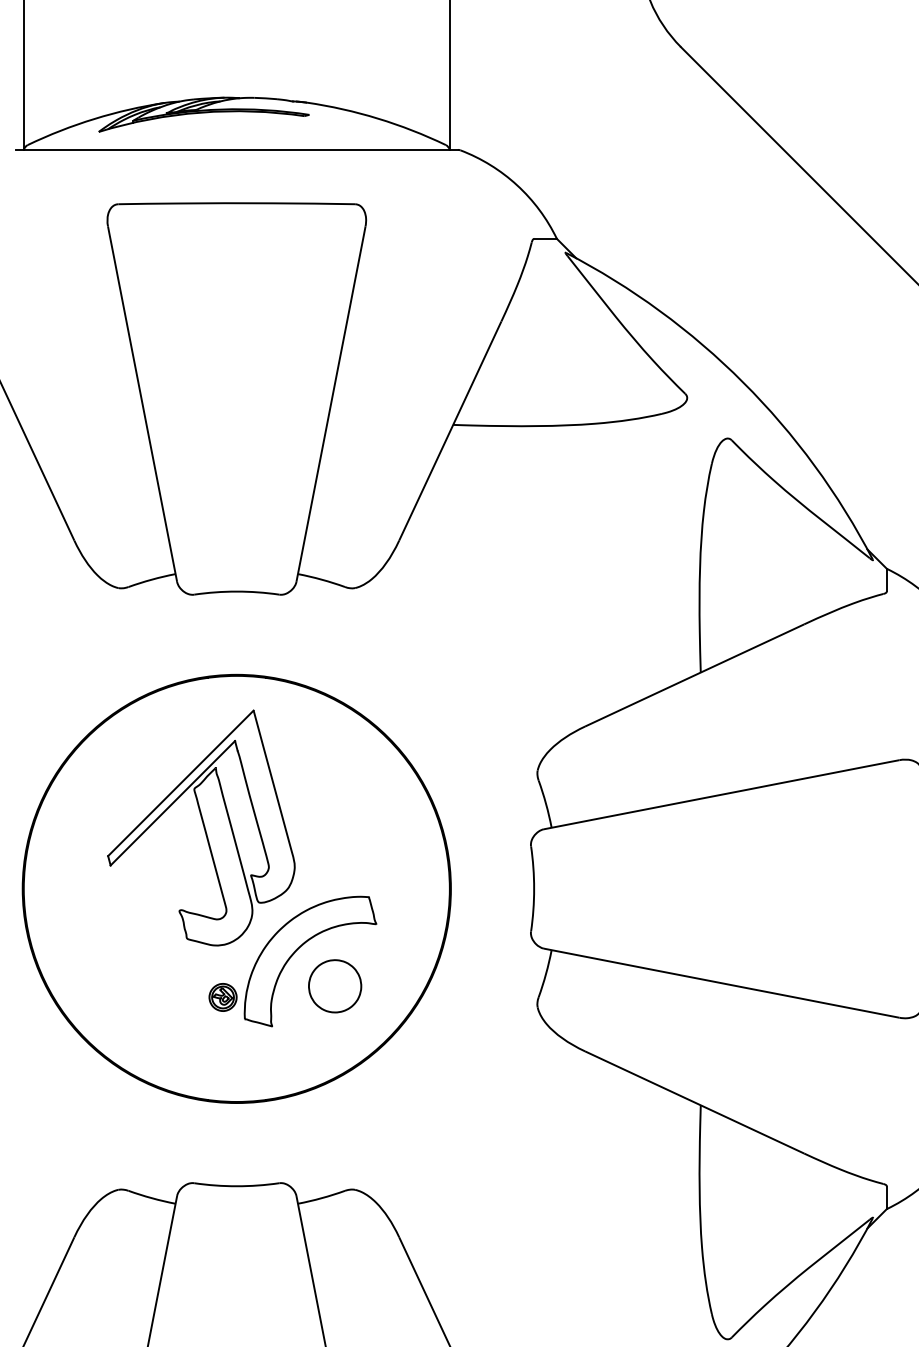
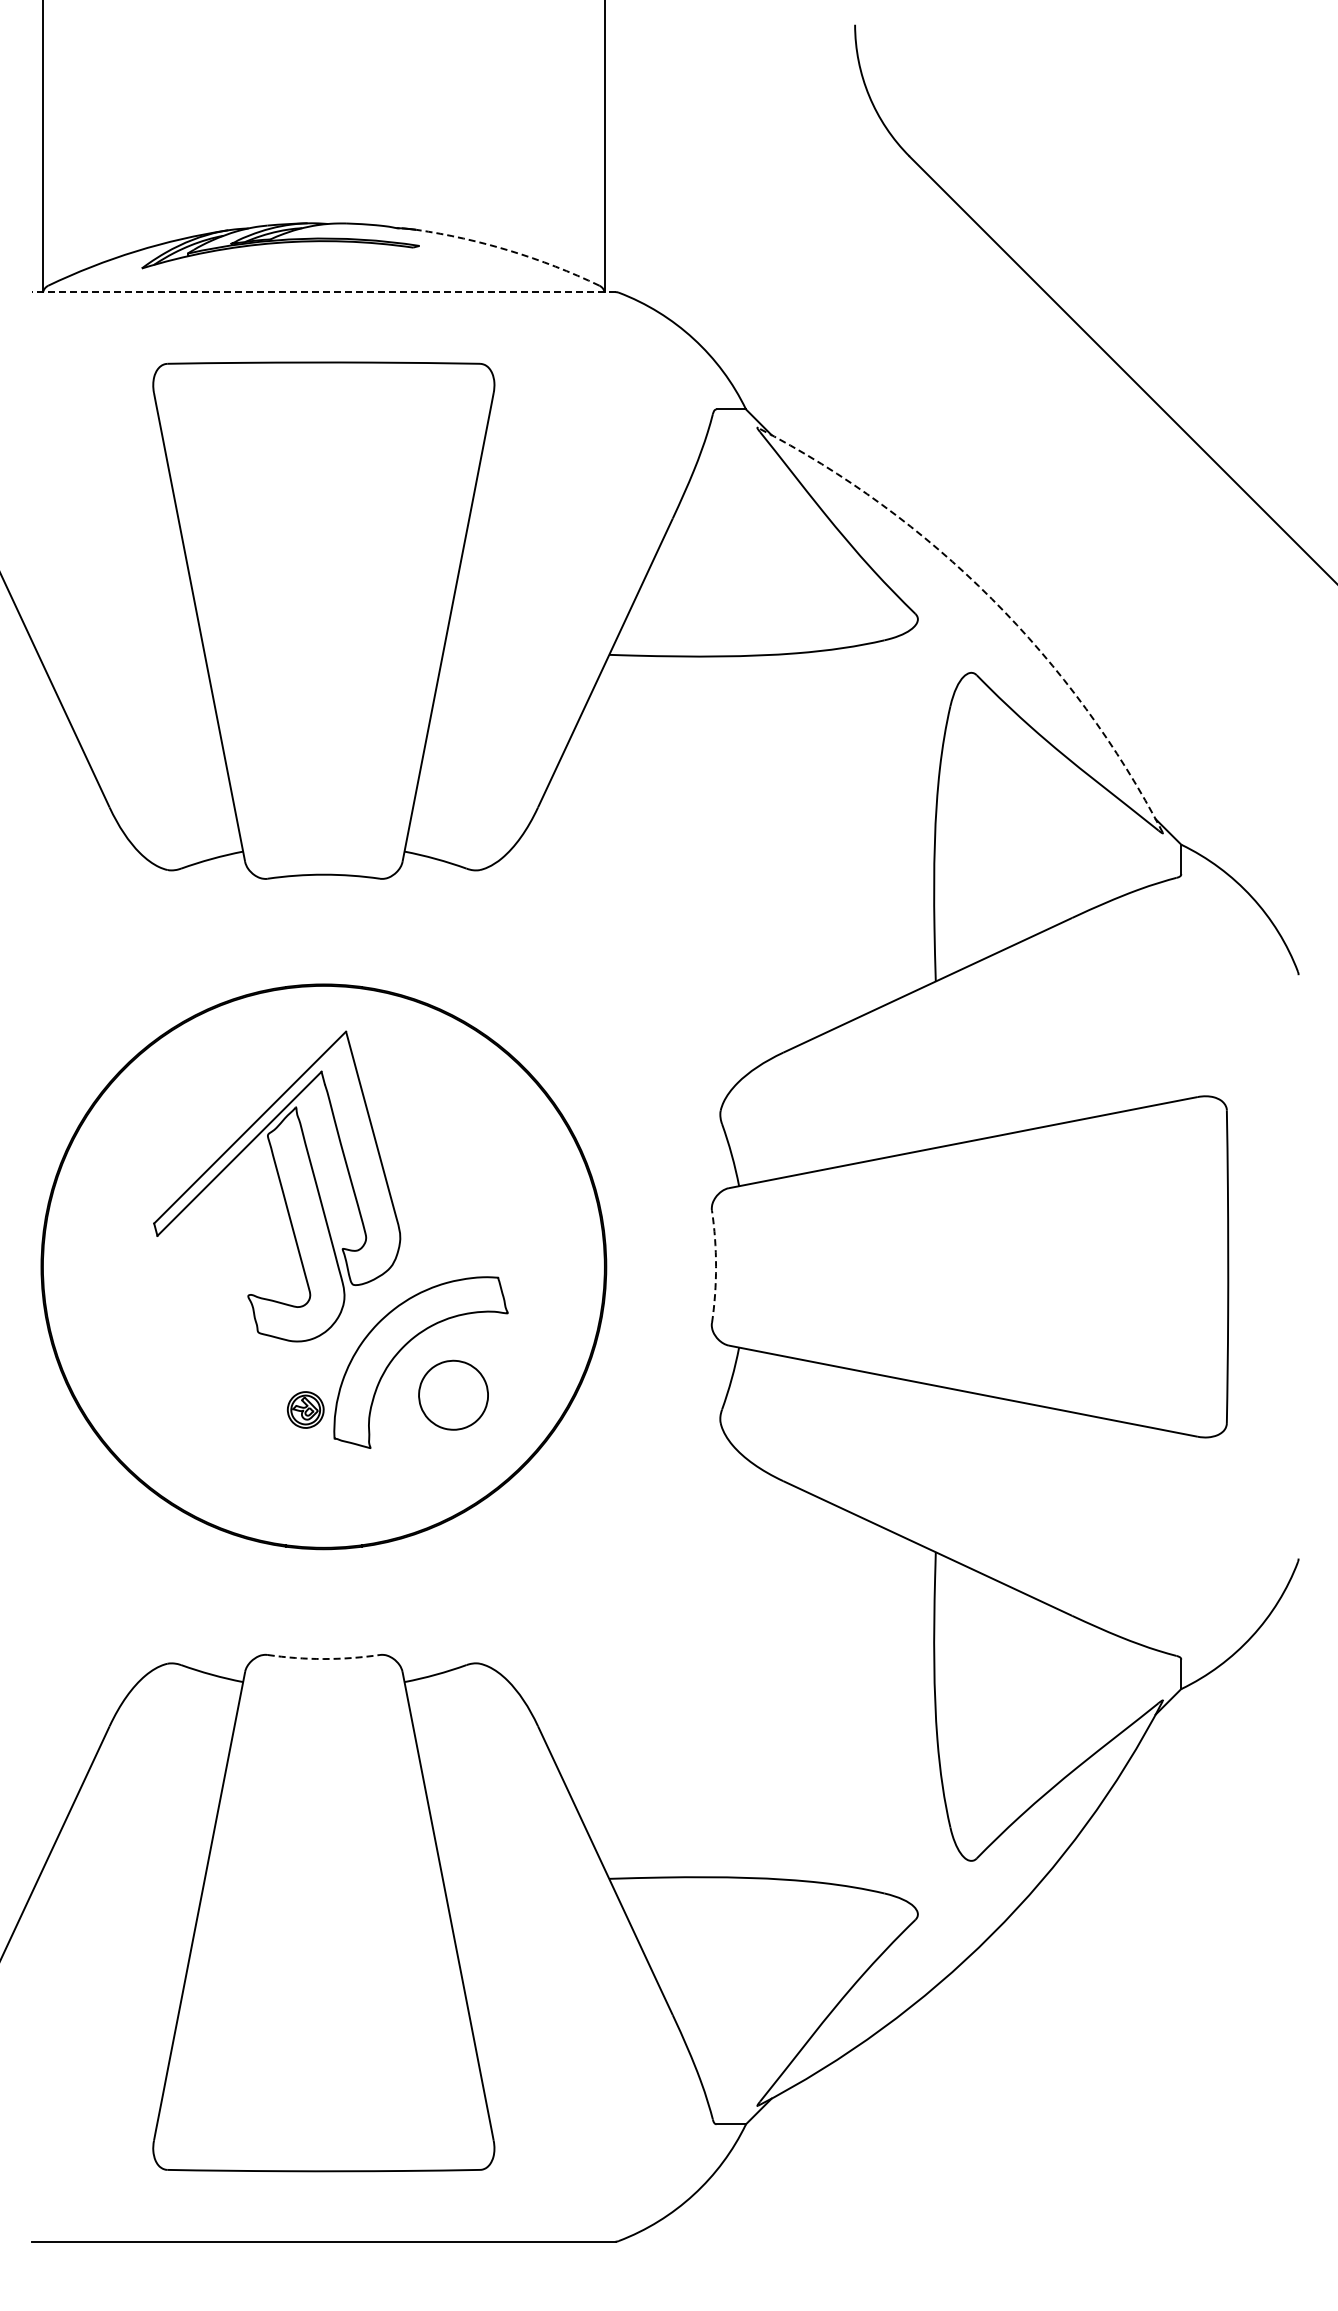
arc: (378, 118) -> (510, 250), solid -> dashed
line: (236, 150) -> (323, 292), solid -> dashed
arc: (743, 382) -> (991, 598), solid -> dashed
arc: (534, 888) -> (716, 1266), solid -> dashed
arc: (236, 1186) -> (323, 1659), solid -> dashed

